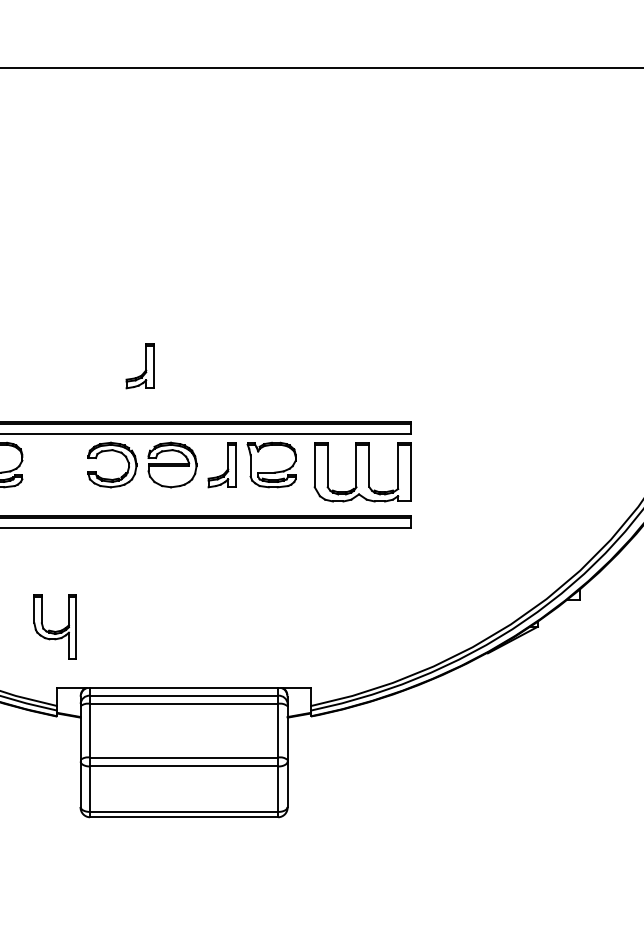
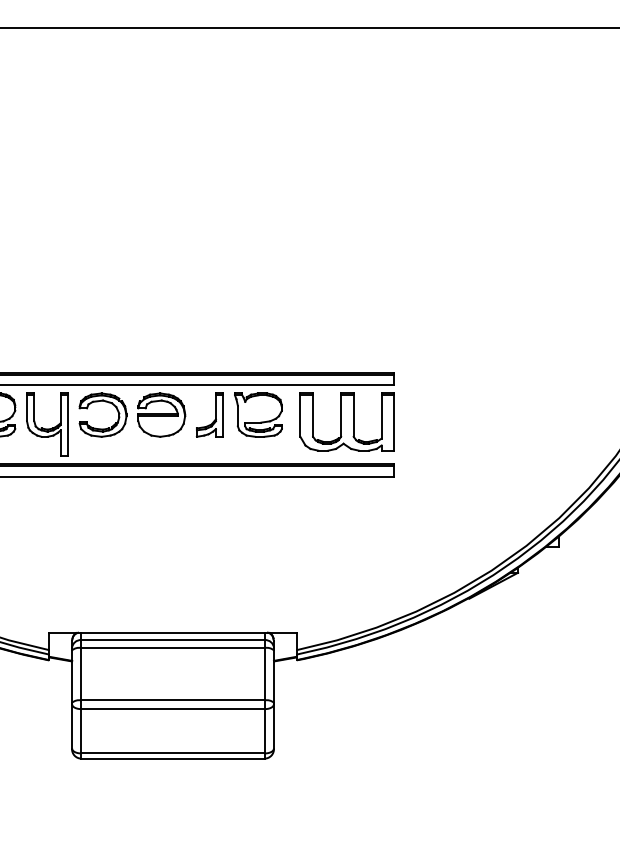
part: (139, 366) -> (129, 319), removed
part: (54, 626) -> (46, 424), moved

